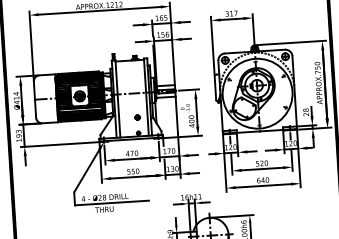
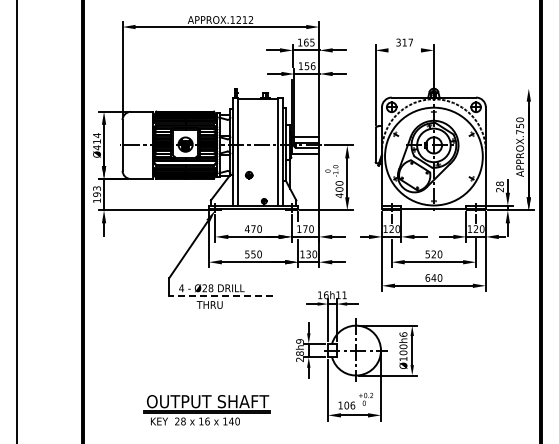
line: (231, 19) -> (404, 50), removed
line: (291, 42) -> (485, 88), removed
part: (137, 117) -> (248, 175), moved
line: (112, 203) -> (221, 296), solid -> dashed

